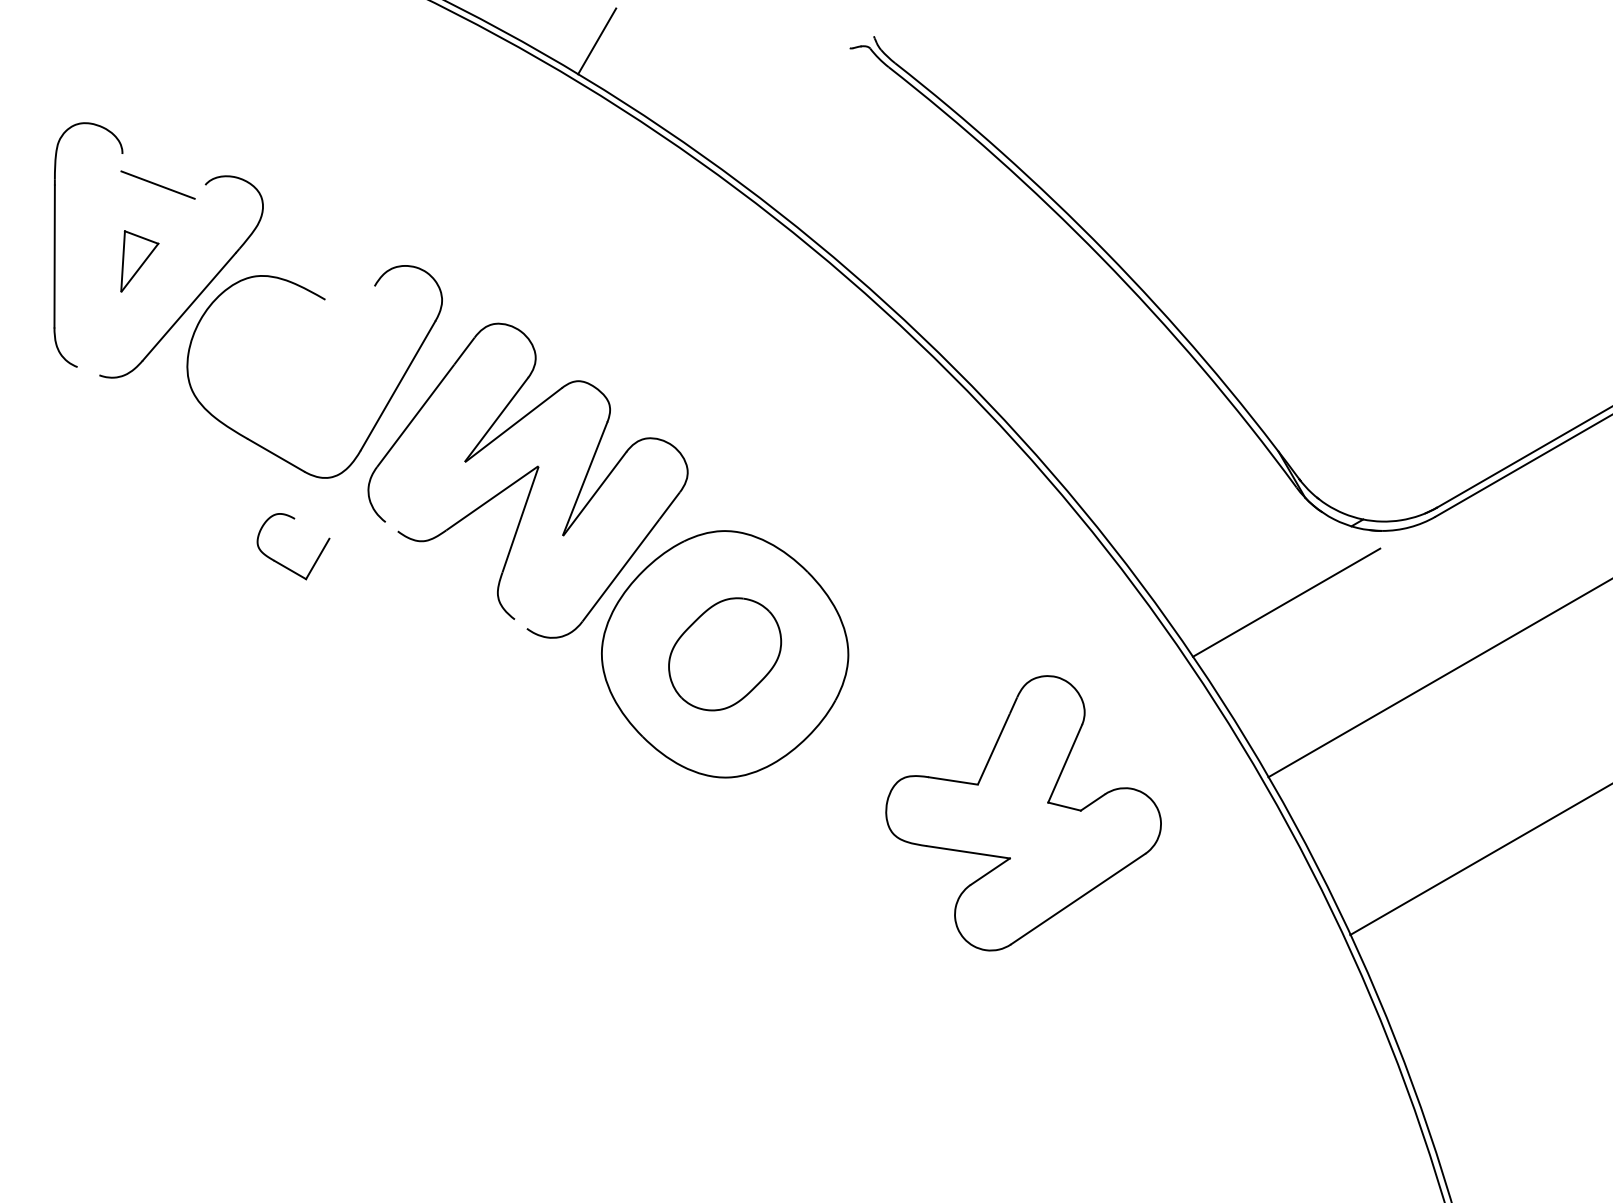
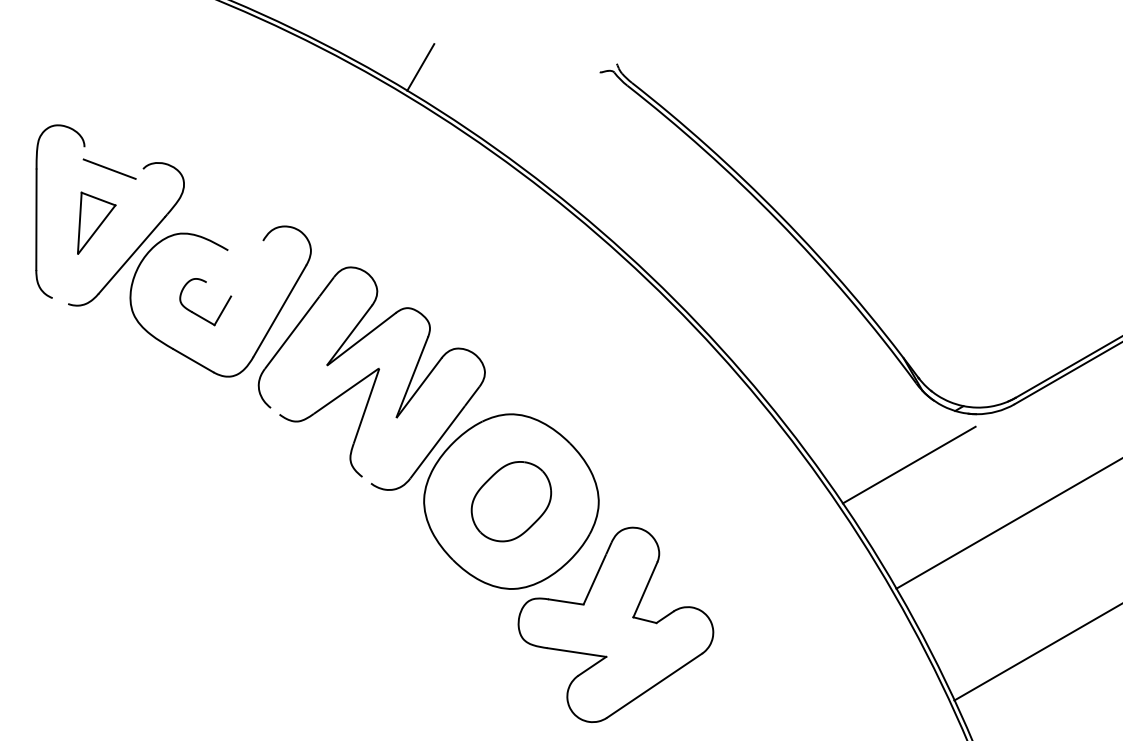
part: (139, 261) -> (96, 223), size x1.43
part: (281, 563) -> (197, 314), moved
part: (1023, 813) -> (615, 625), moved

